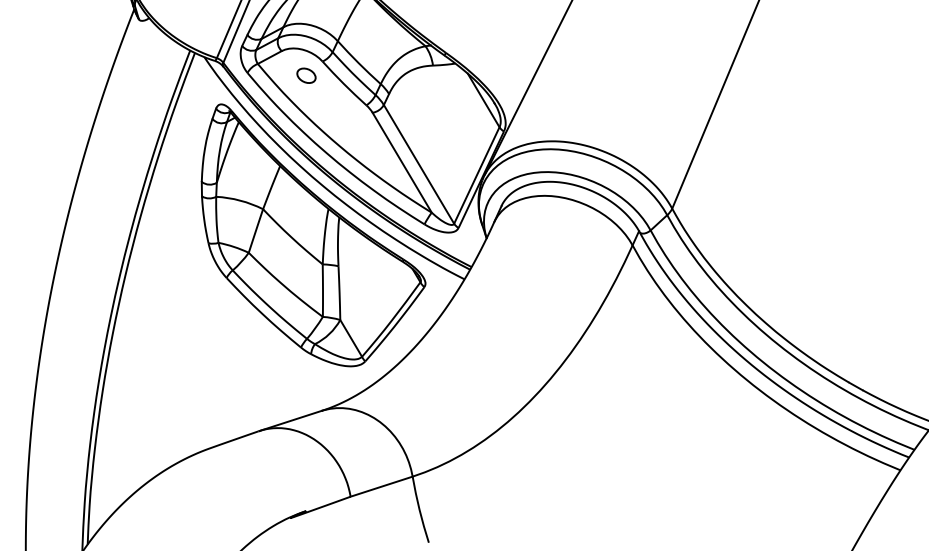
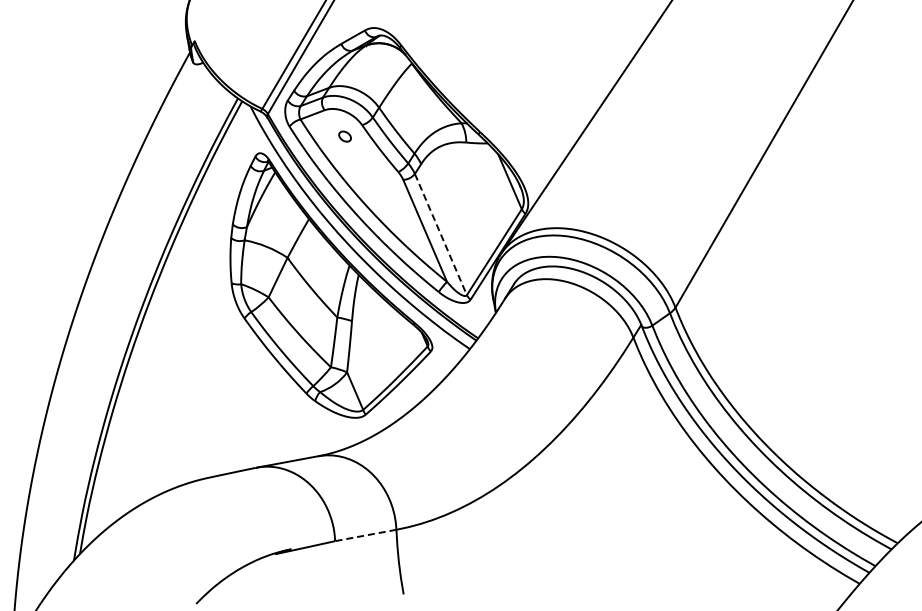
part: (305, 75) -> (344, 136), size x0.7
line: (418, 164) -> (440, 234), solid -> dashed
line: (381, 486) -> (365, 535), solid -> dashed

